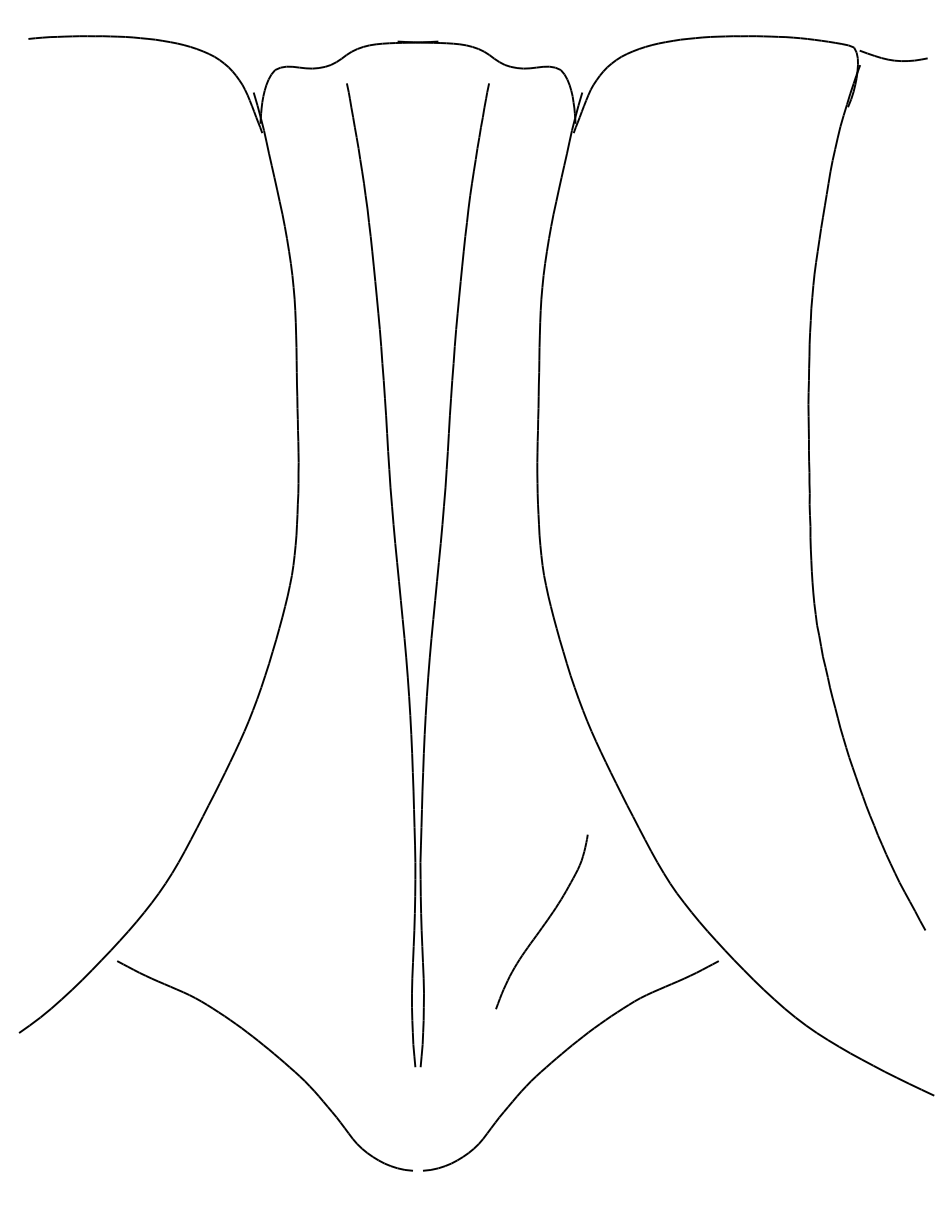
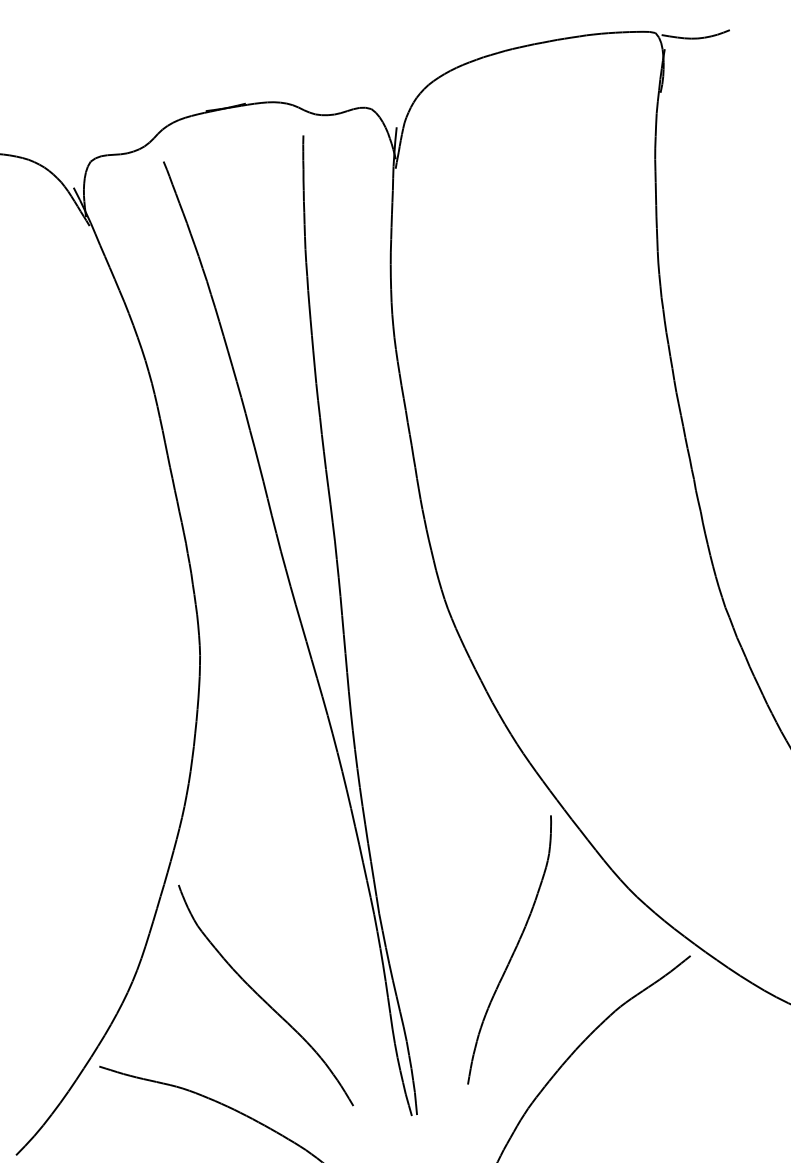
part: (293, 921) -> (265, 995), added
part: (541, 921) -> (509, 949), size x1.43

